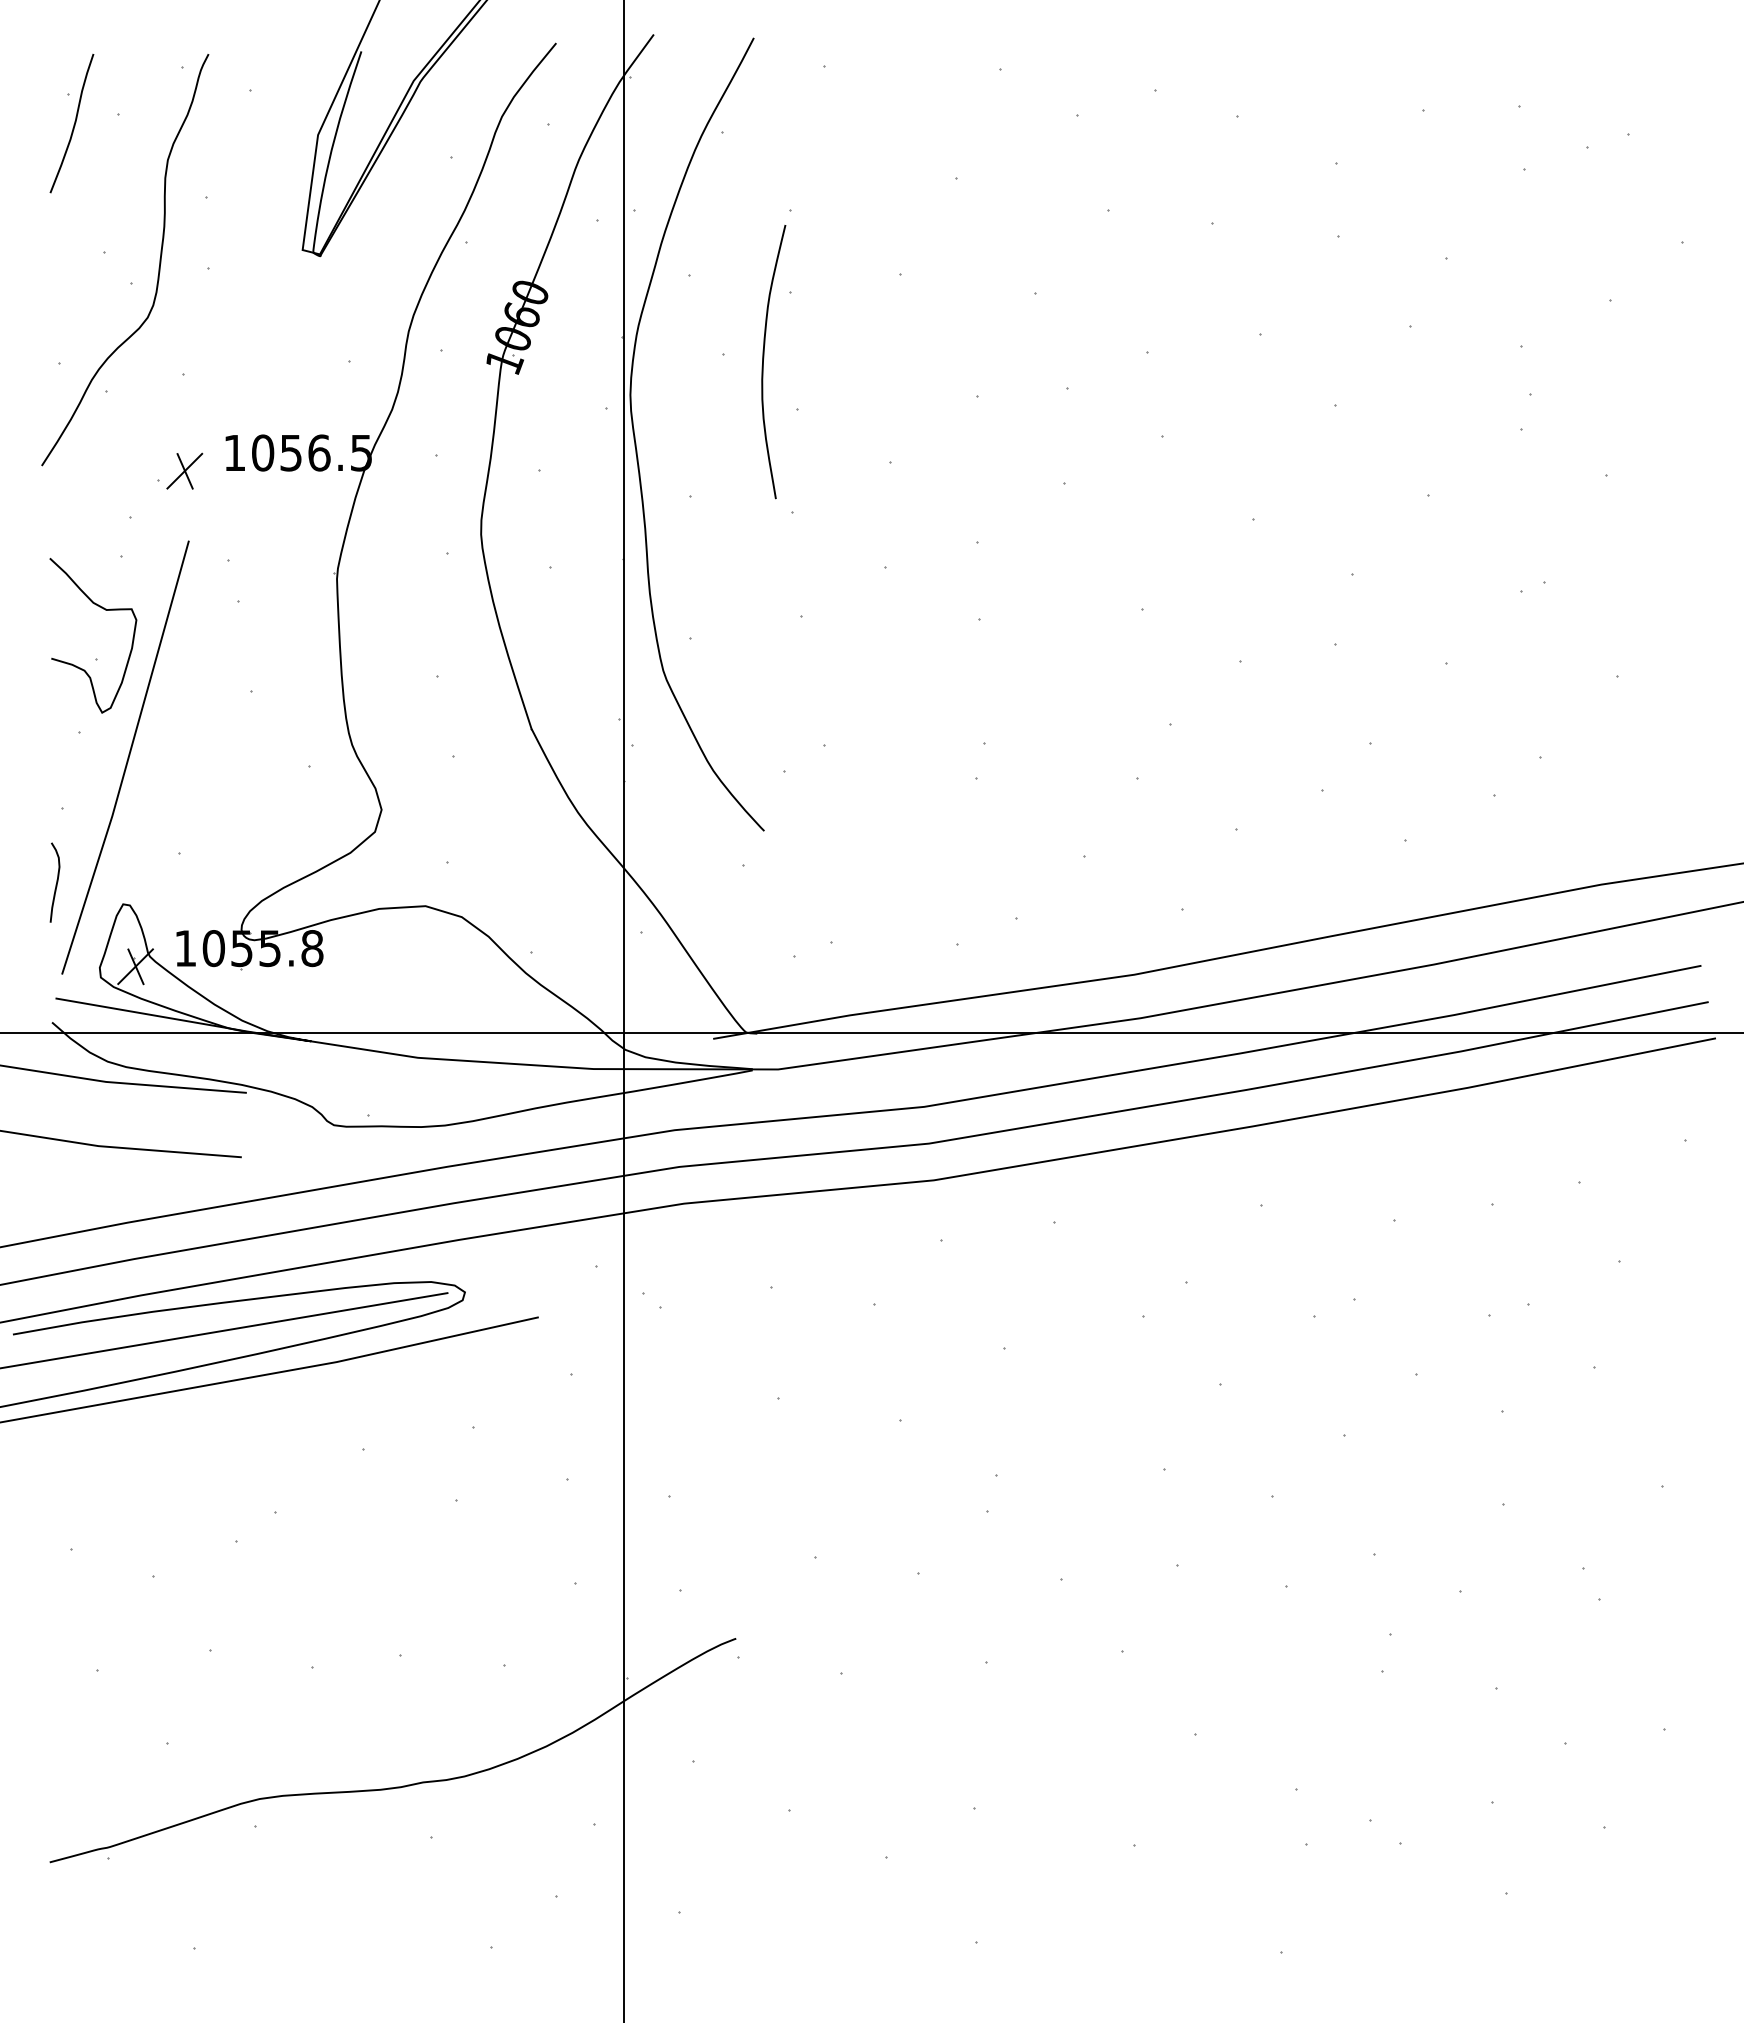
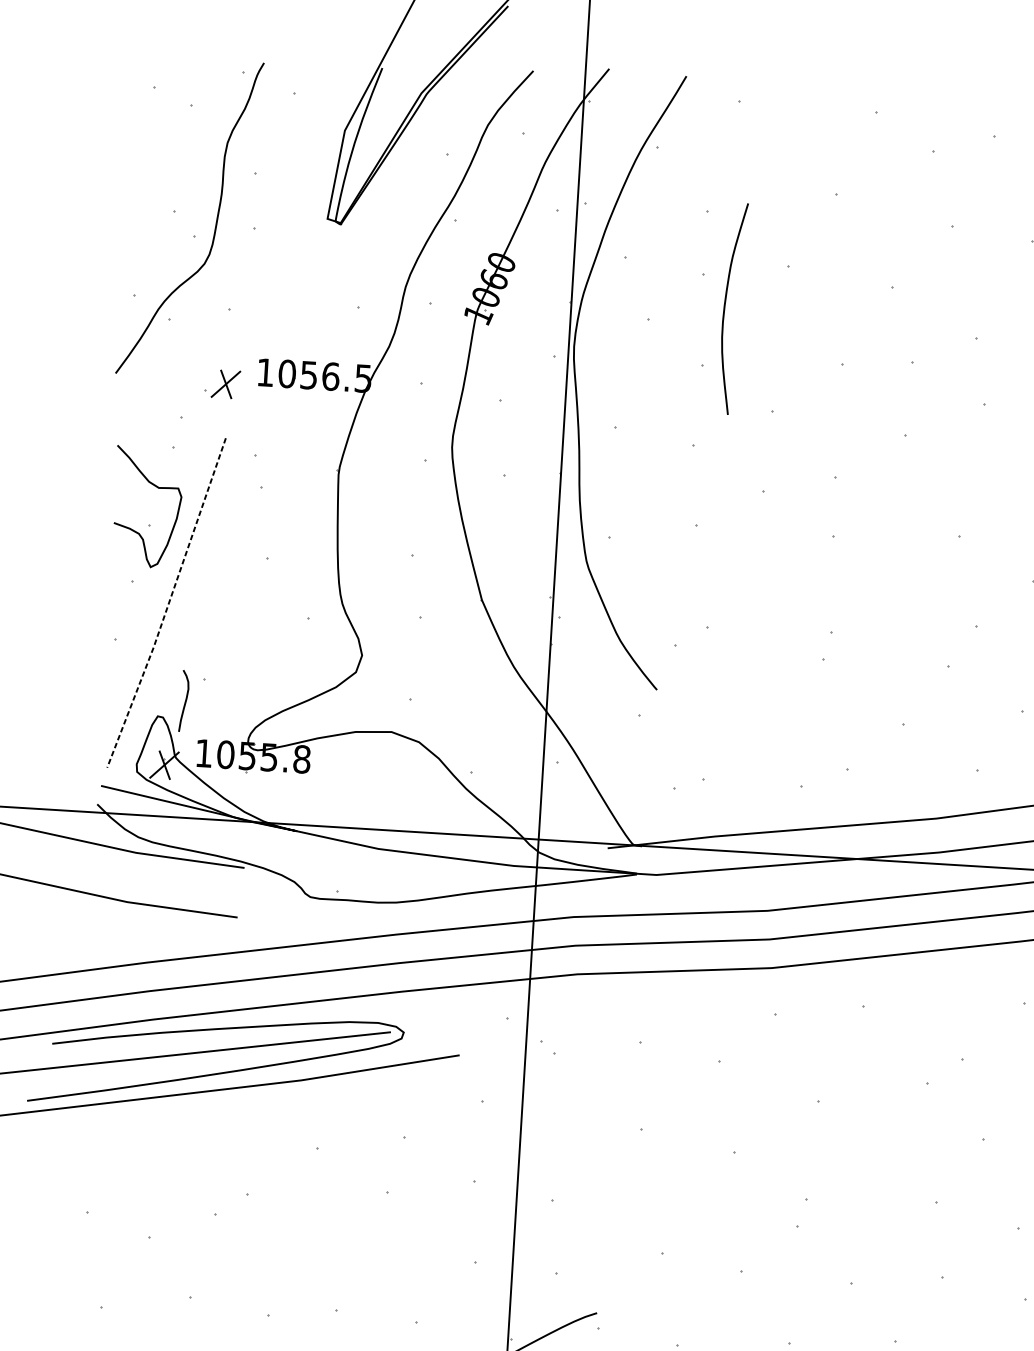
curve: (73, 124) -> (156, 110), removed
curve: (764, 358) -> (725, 305), moved
line: (128, 759) -> (168, 604), solid -> dashed
curve: (56, 882) -> (185, 701), moved

